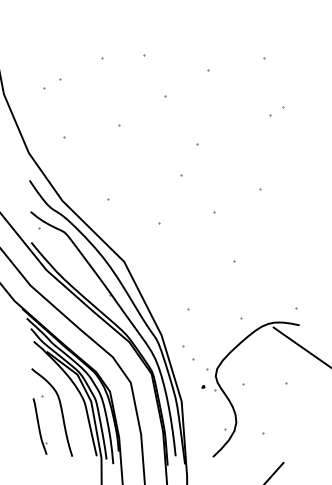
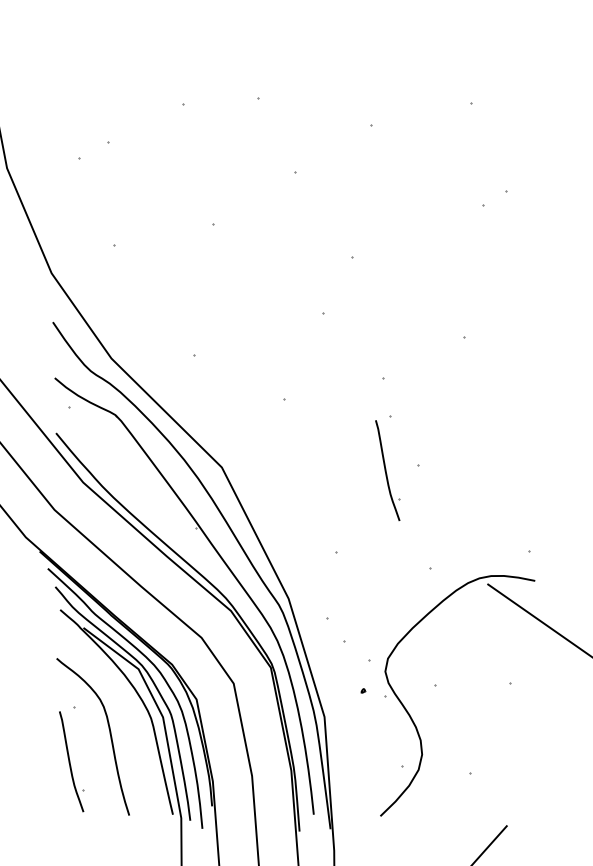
part: (216, 261) -> (386, 466), added

